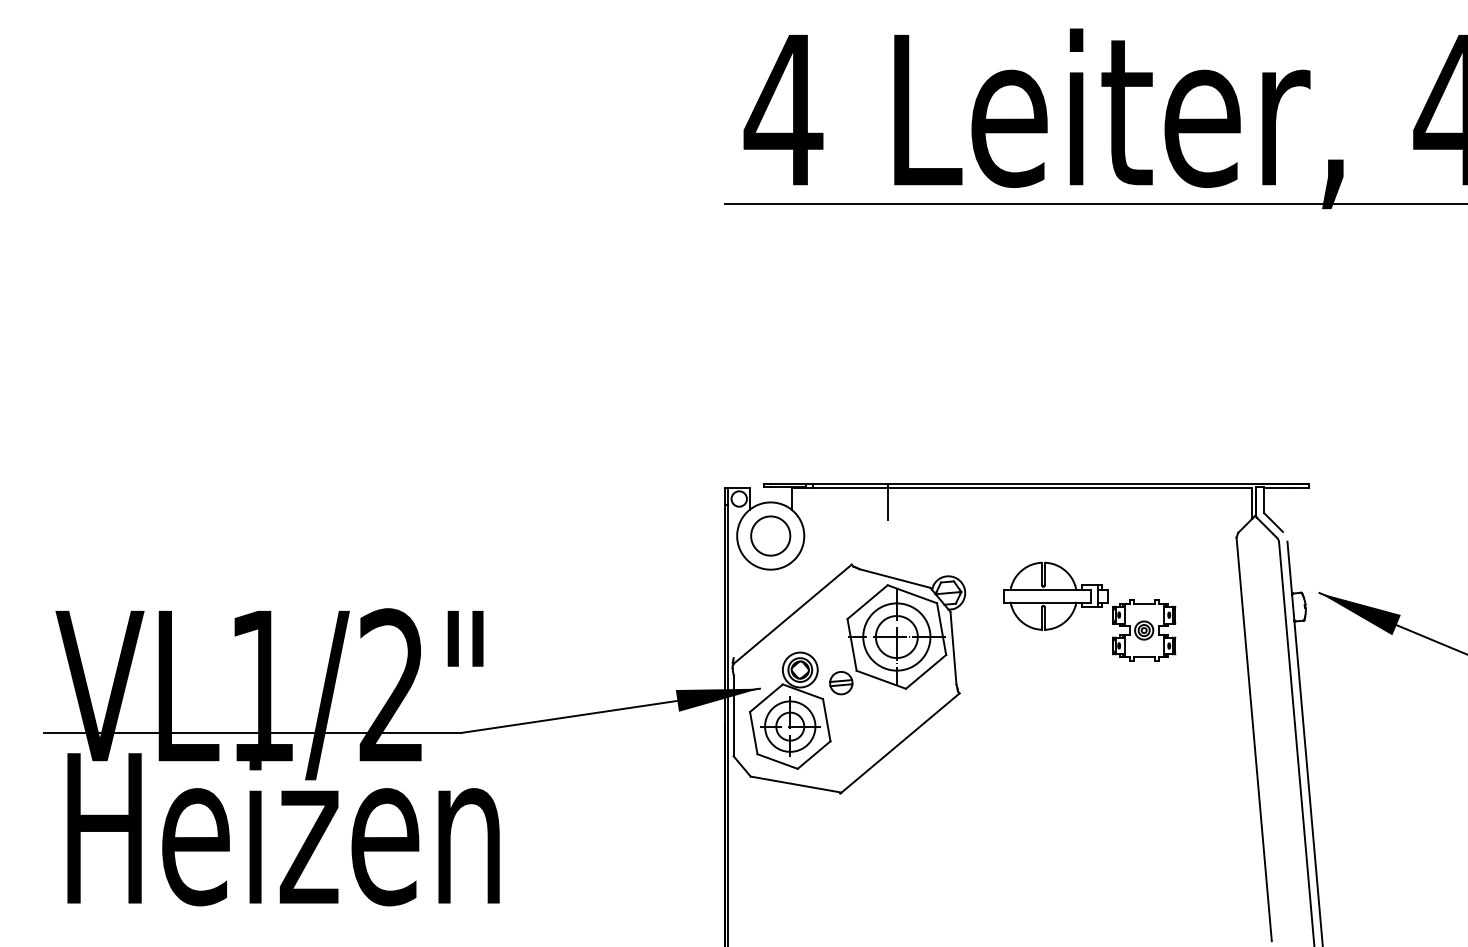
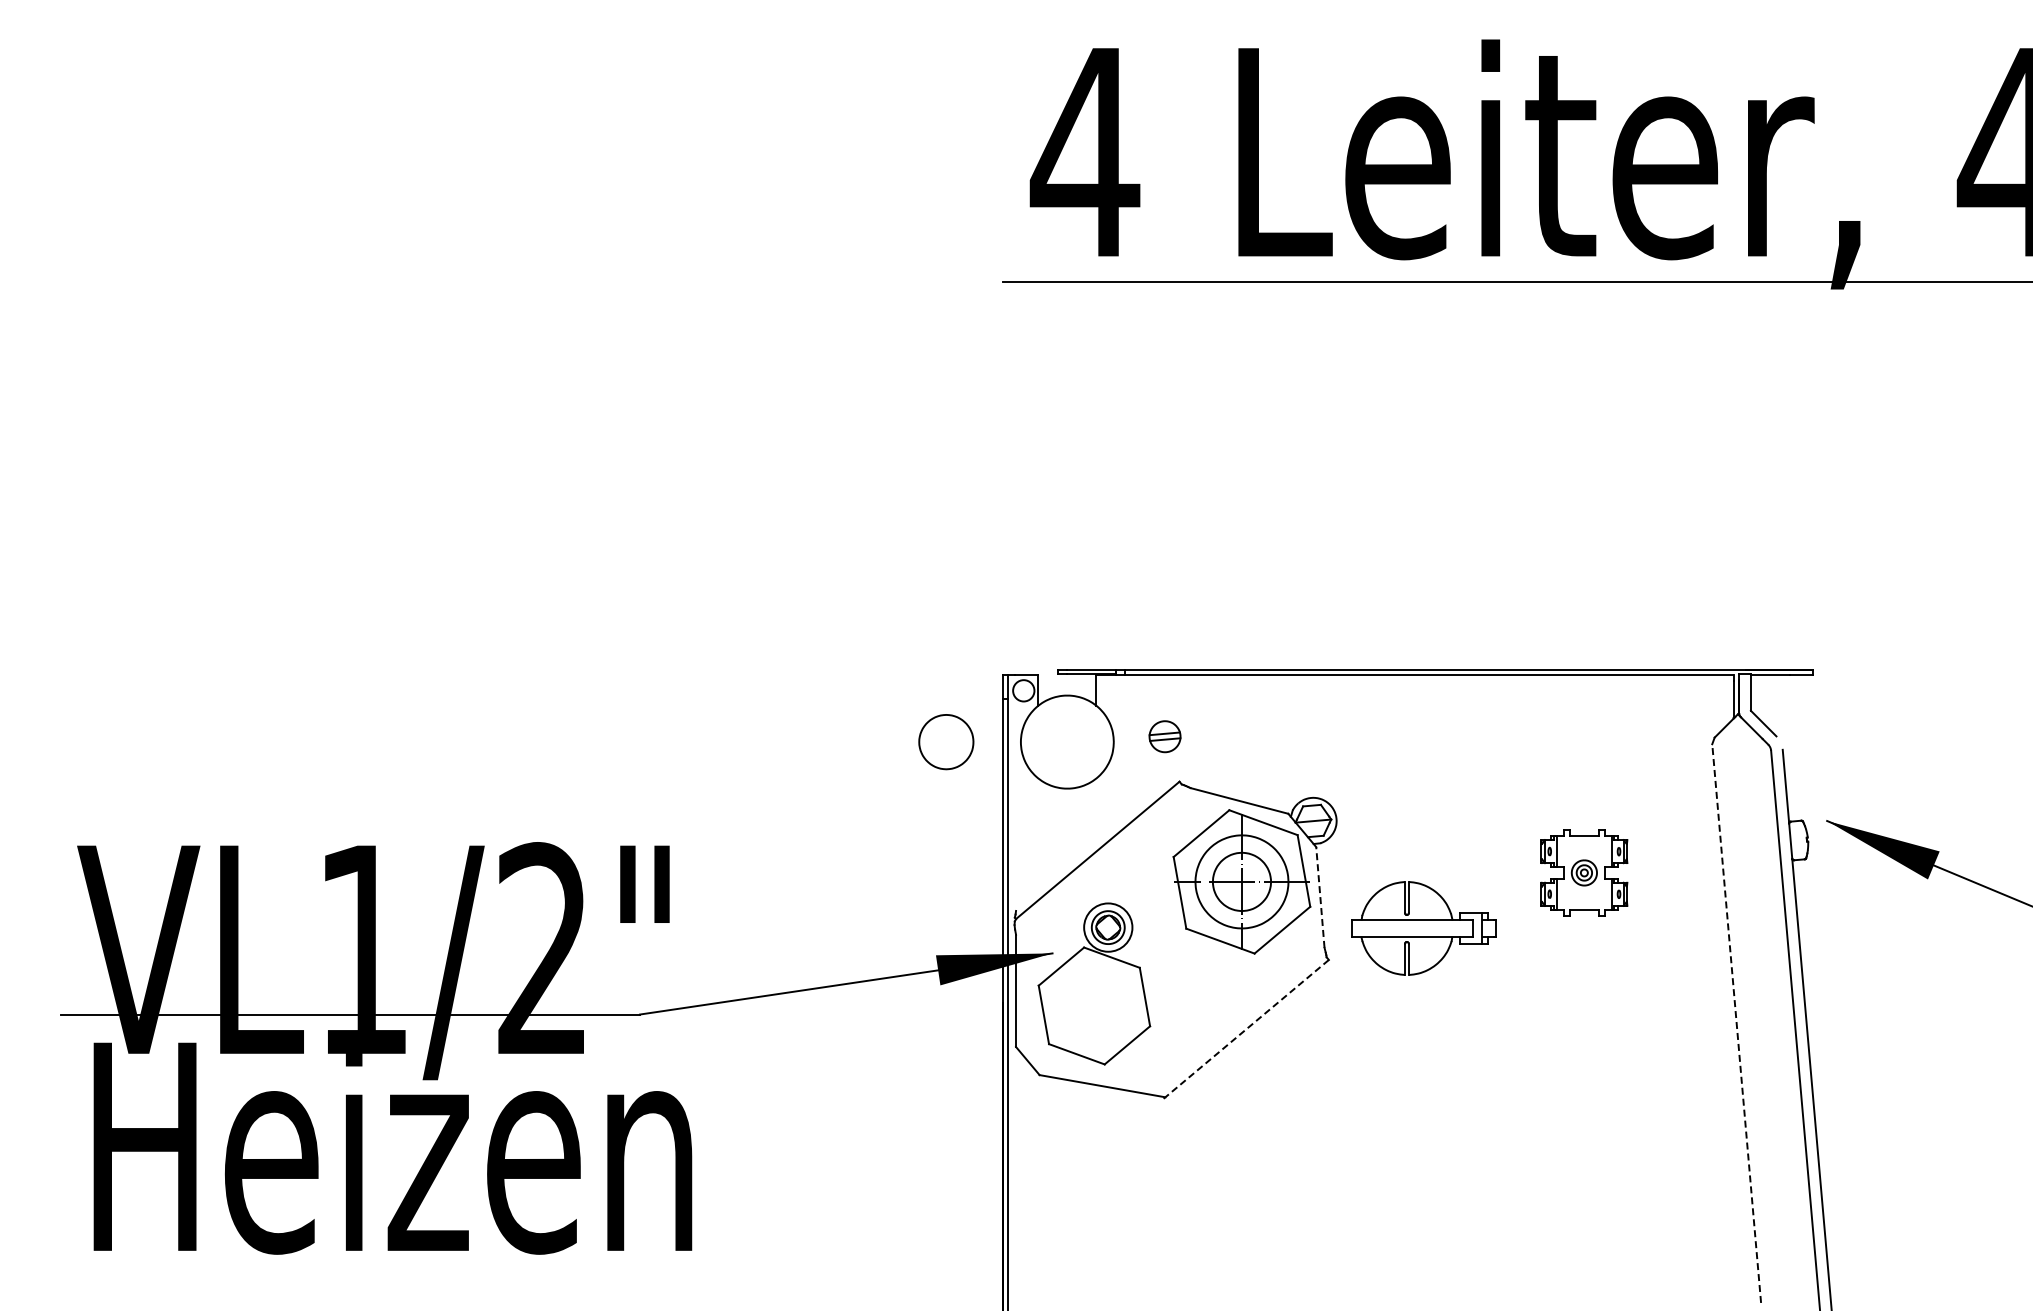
line: (887, 502) -> (1229, 695), removed
part: (770, 536) -> (946, 742), moved
part: (1055, 596) -> (1423, 928), moved
line: (953, 648) -> (1320, 897), solid -> dashed
part: (840, 682) -> (1164, 736), moved
part: (790, 726) -> (1094, 1005), removed
line: (1254, 739) -> (1736, 1023), solid -> dashed
line: (900, 743) -> (1246, 1029), solid -> dashed

